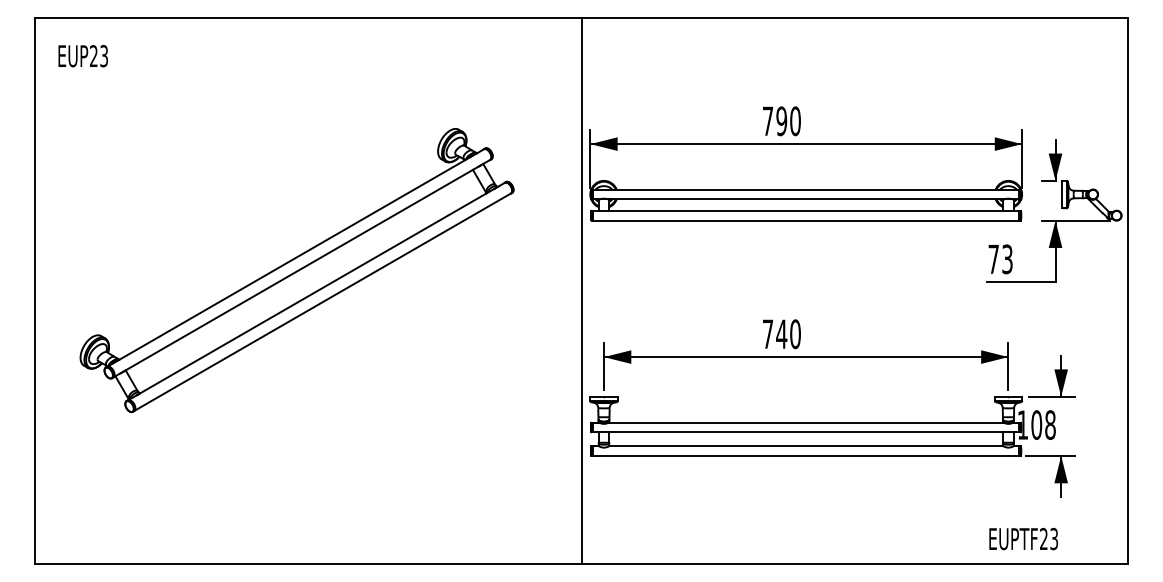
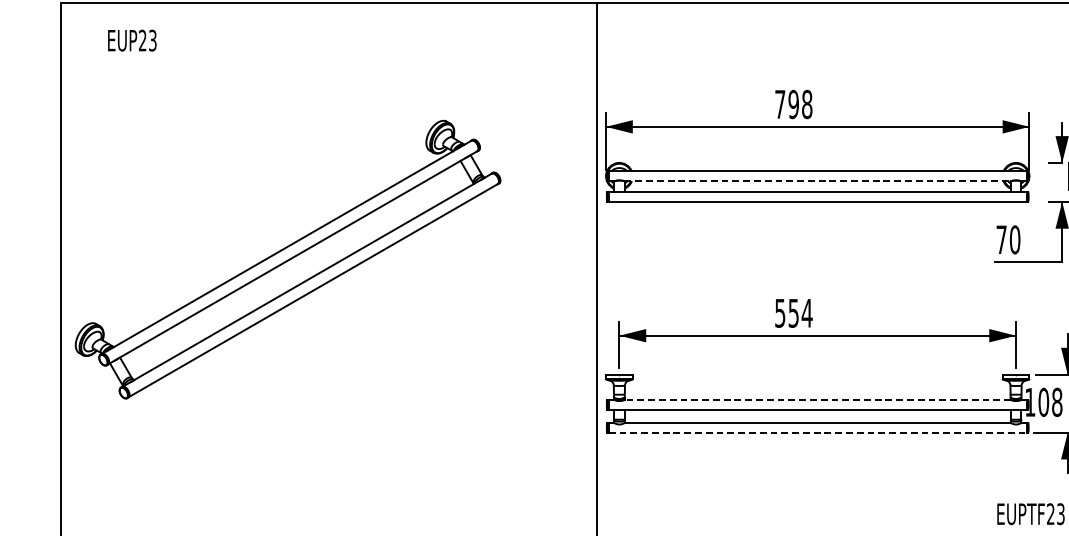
text: (82, 56) -> (131, 40), moved
text: (795, 121) -> (807, 104), 790 -> 798
line: (806, 199) -> (818, 181), solid -> dashed
text: (1007, 259) -> (1015, 240), 73 -> 70
part: (296, 270) -> (287, 259), moved
text: (781, 334) -> (793, 313), 740 -> 554
line: (805, 422) -> (817, 399), solid -> dashed
line: (806, 455) -> (818, 432), solid -> dashed

